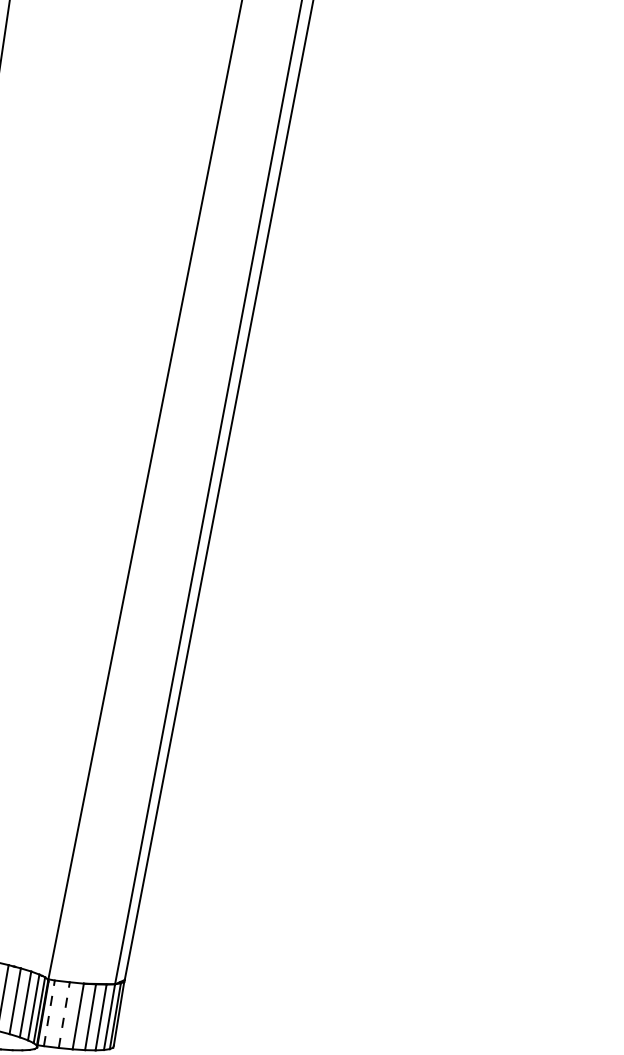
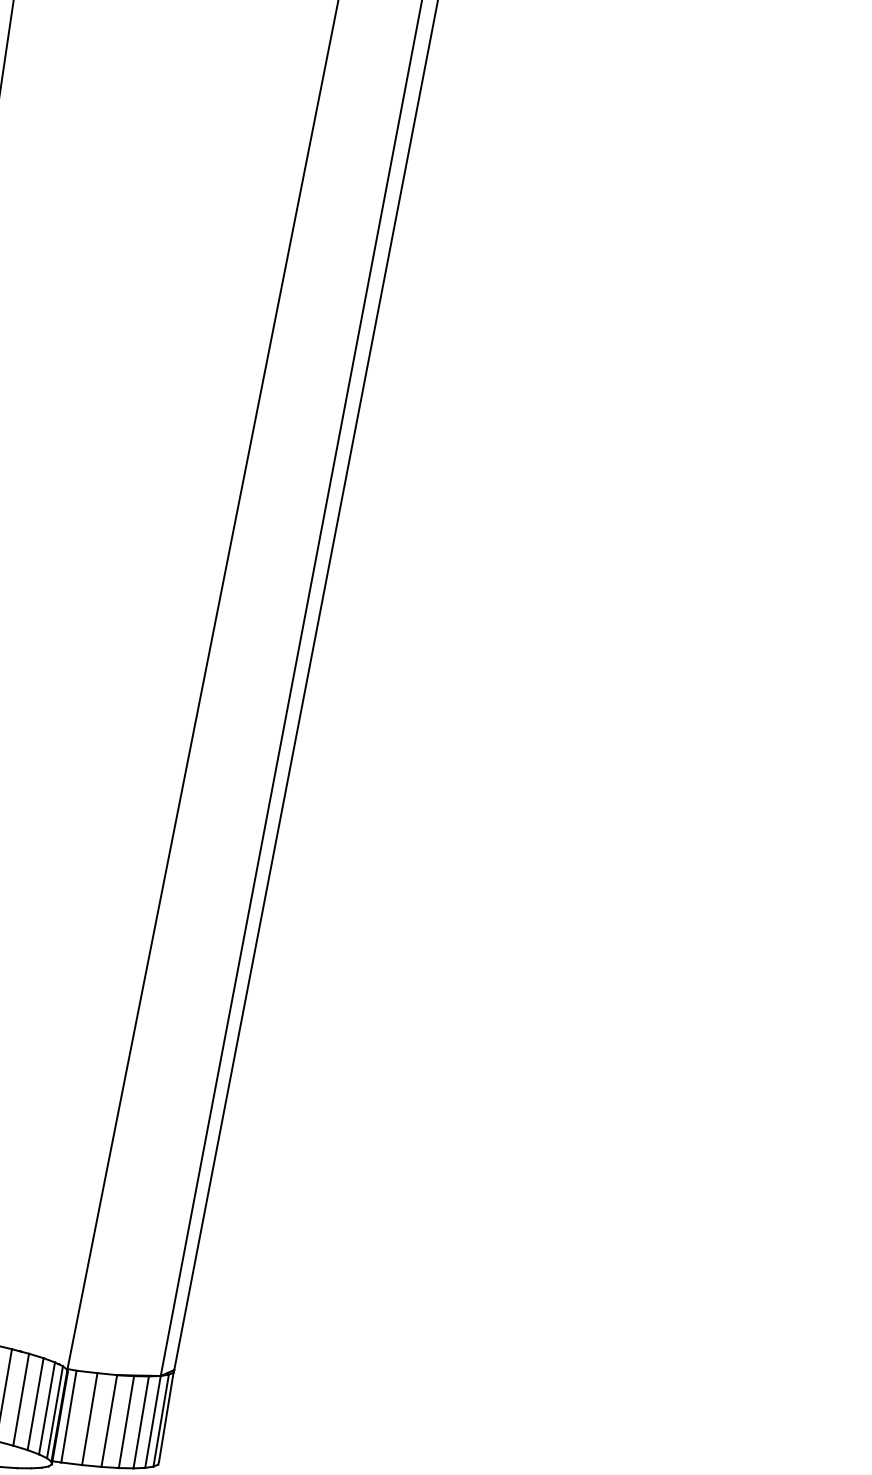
line: (49, 1013) -> (68, 1416), dashed -> solid
line: (64, 1015) -> (89, 1419), dashed -> solid

